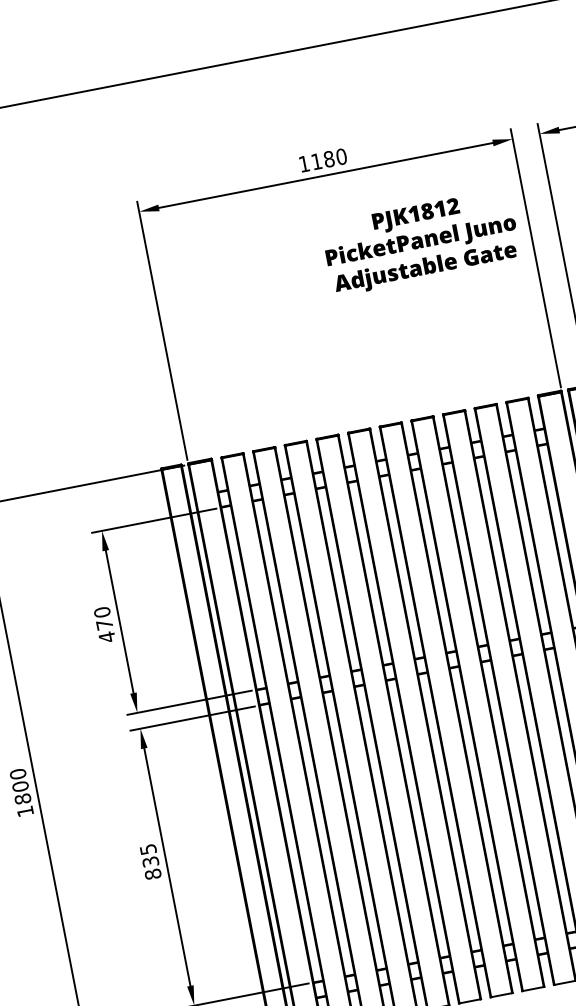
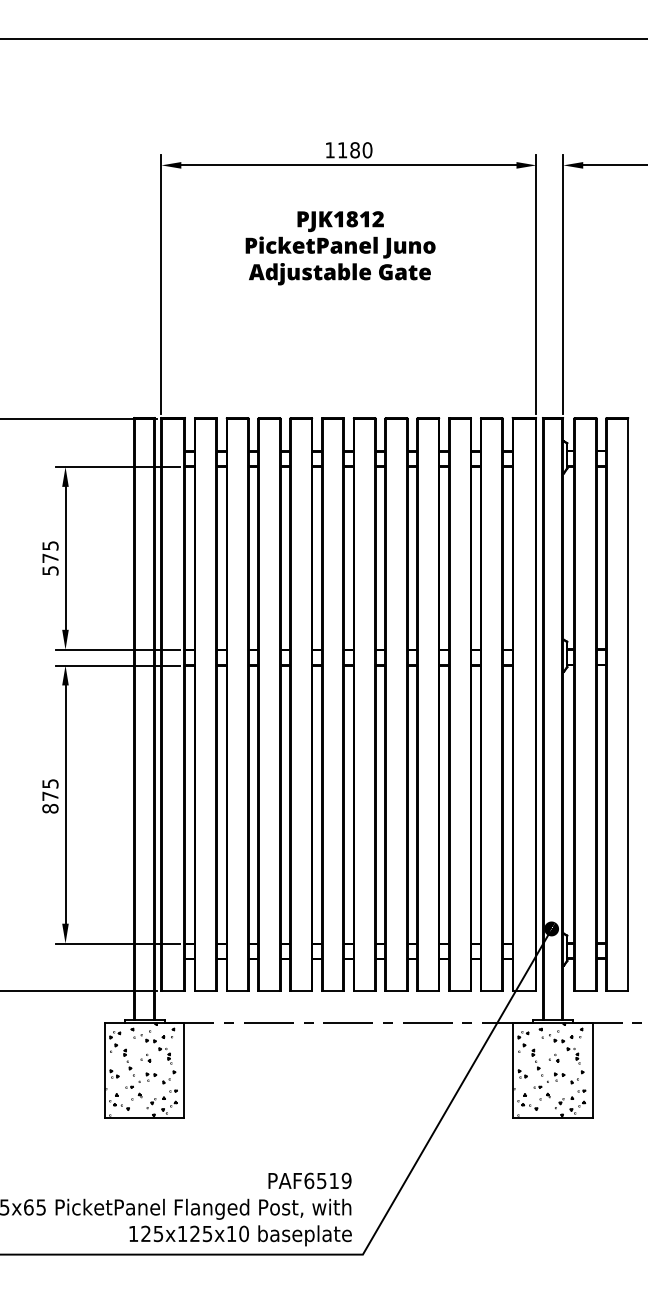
text: (421, 242) -> (340, 248), moved
text: (104, 624) -> (50, 558), 470 -> 575
text: (150, 861) -> (50, 795), 835 -> 875

